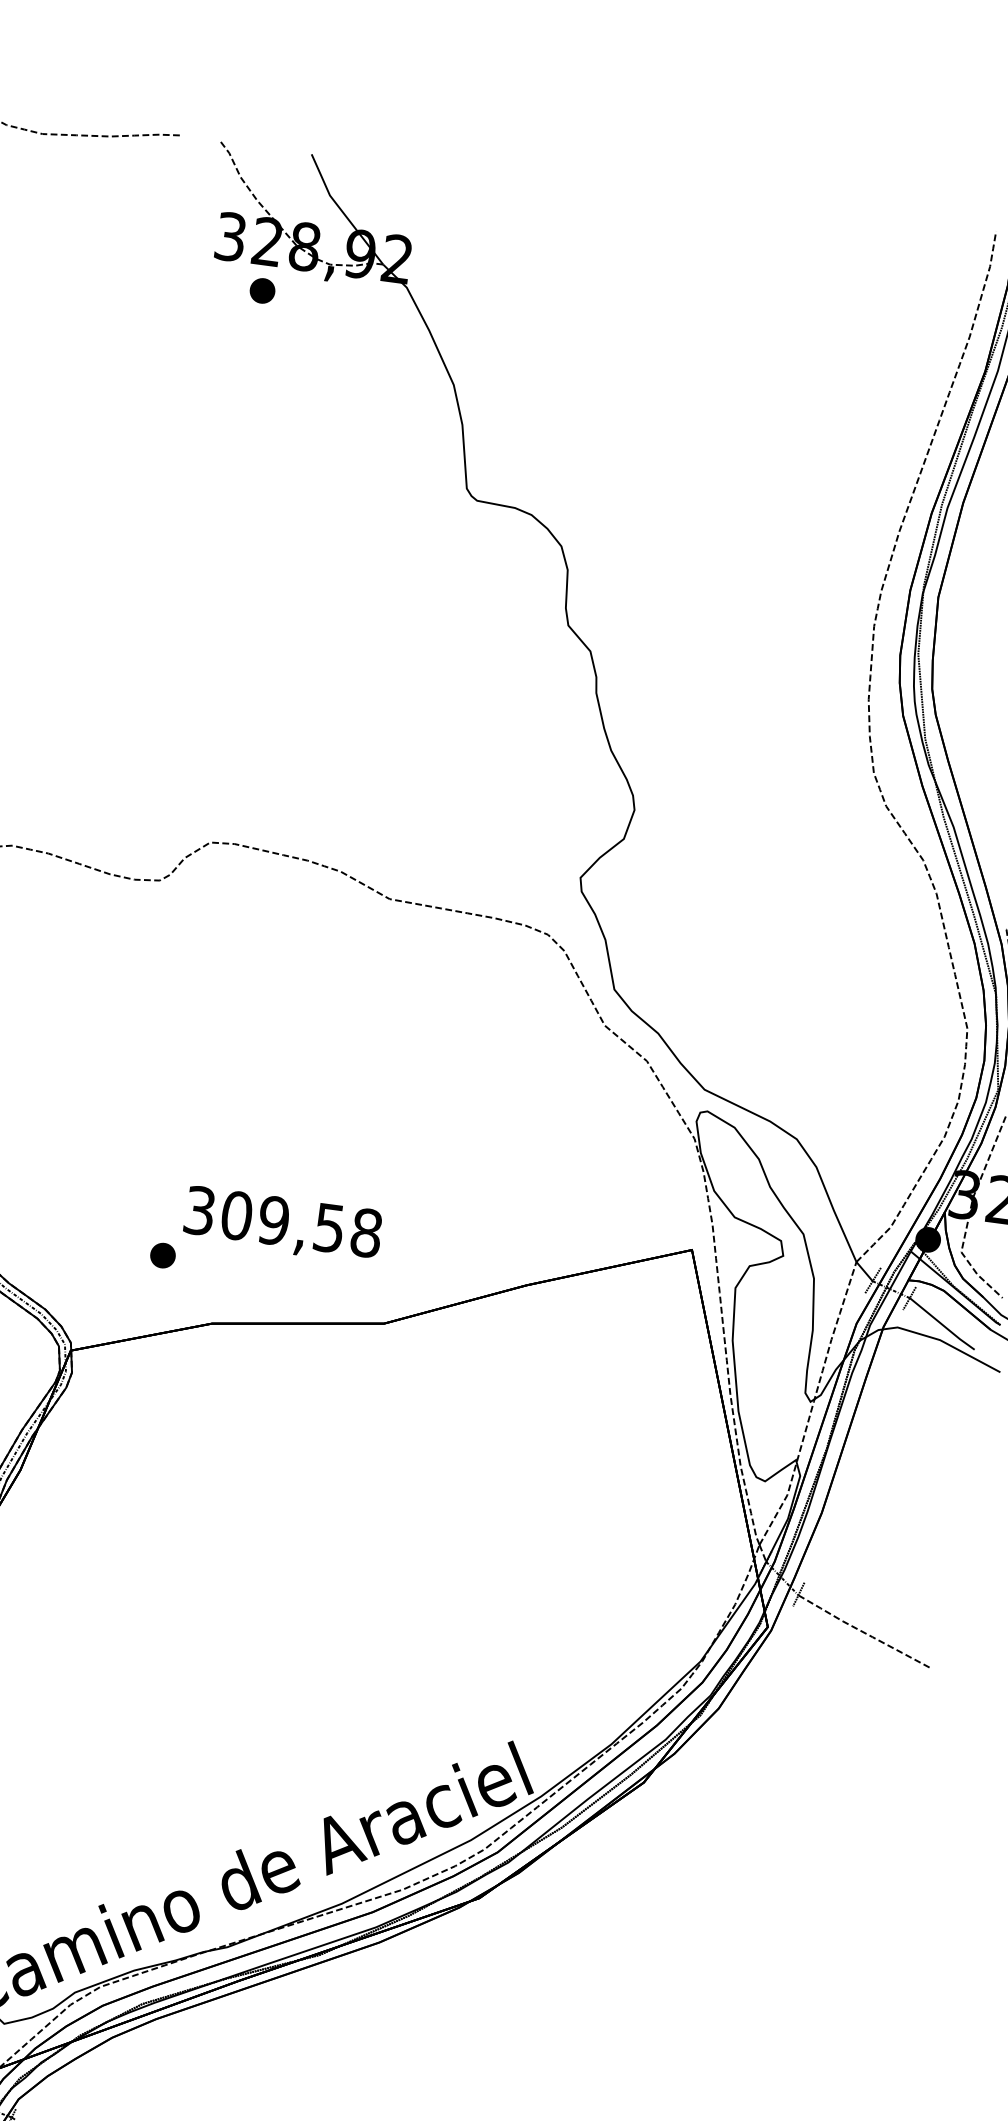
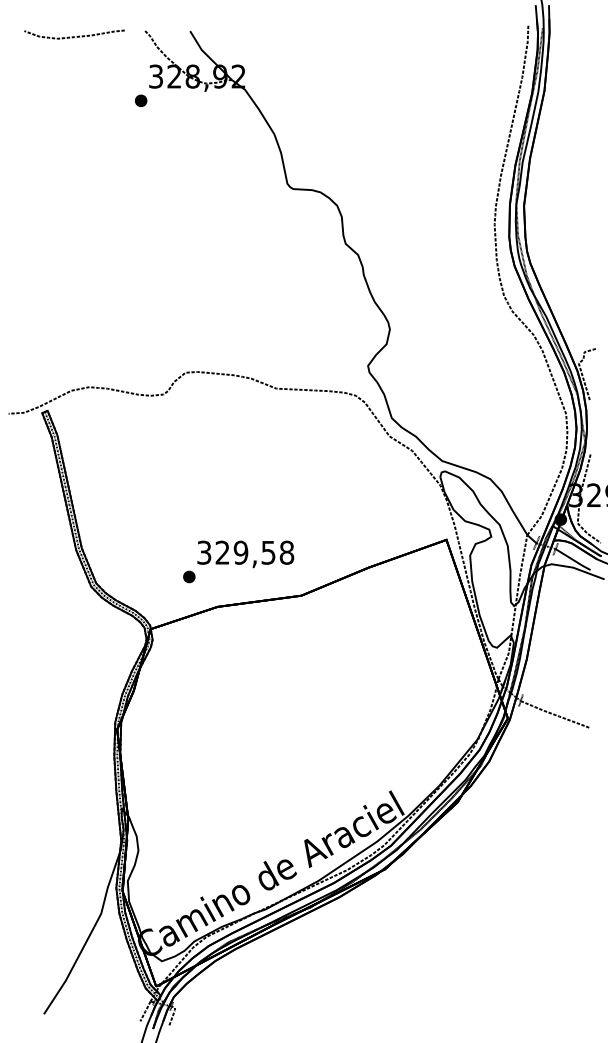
part: (263, 290) -> (141, 100), moved
text: (236, 1215) -> (222, 552), 309,58 -> 329,58

